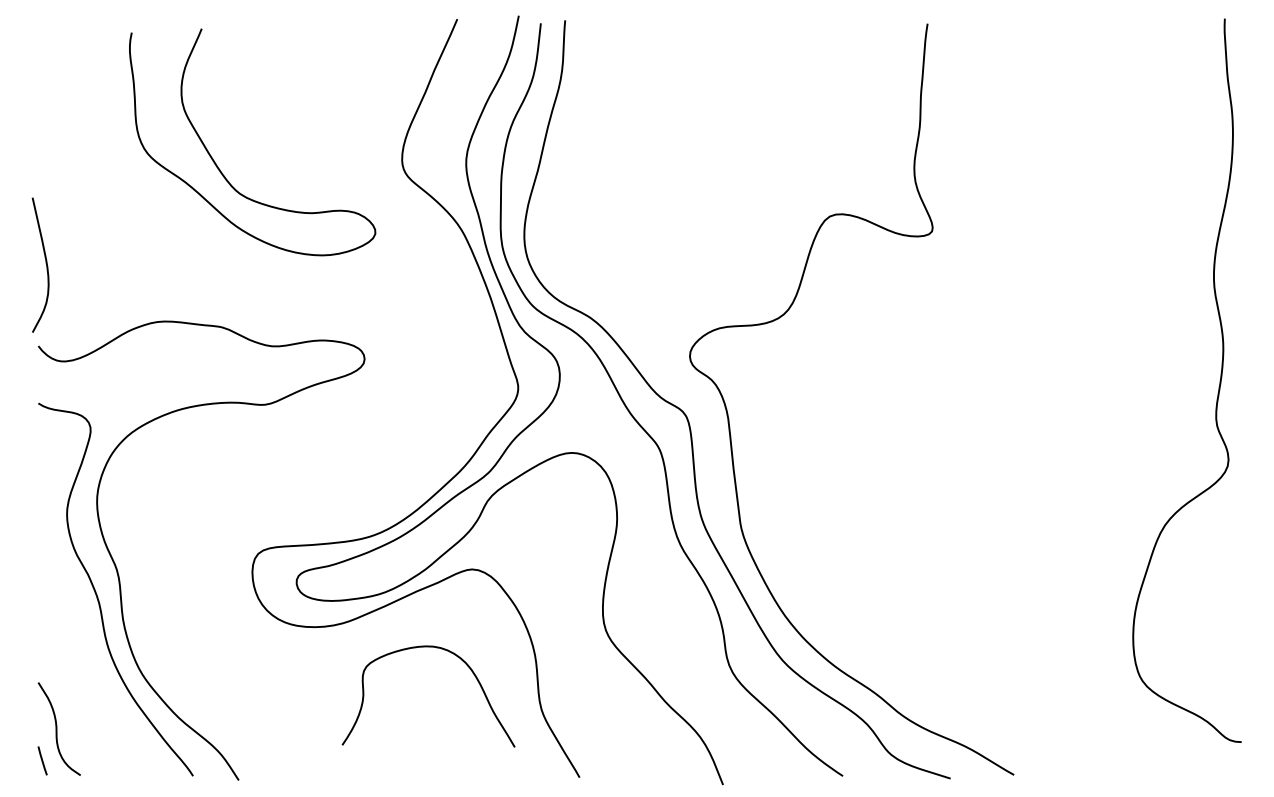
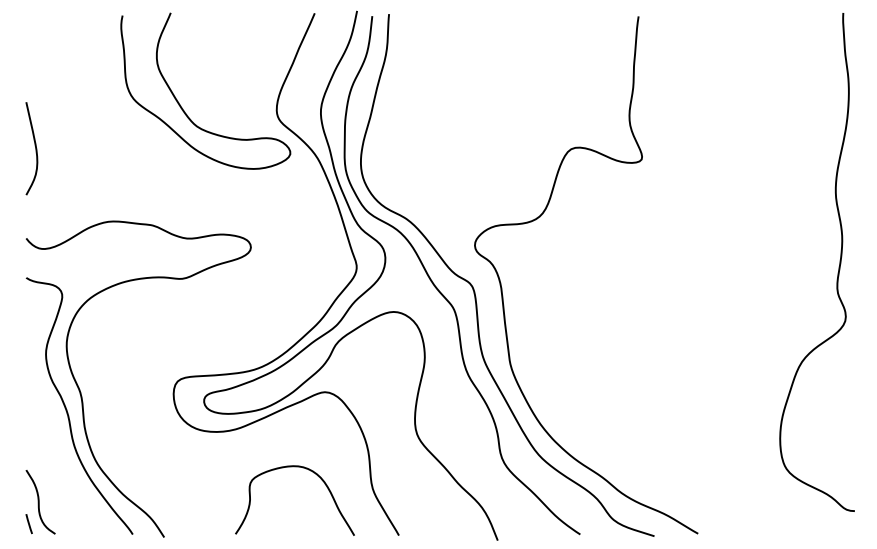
curve: (218, 166) -> (182, 107), moved
curve: (45, 264) -> (35, 148), moved
curve: (439, 649) -> (302, 468), moved

